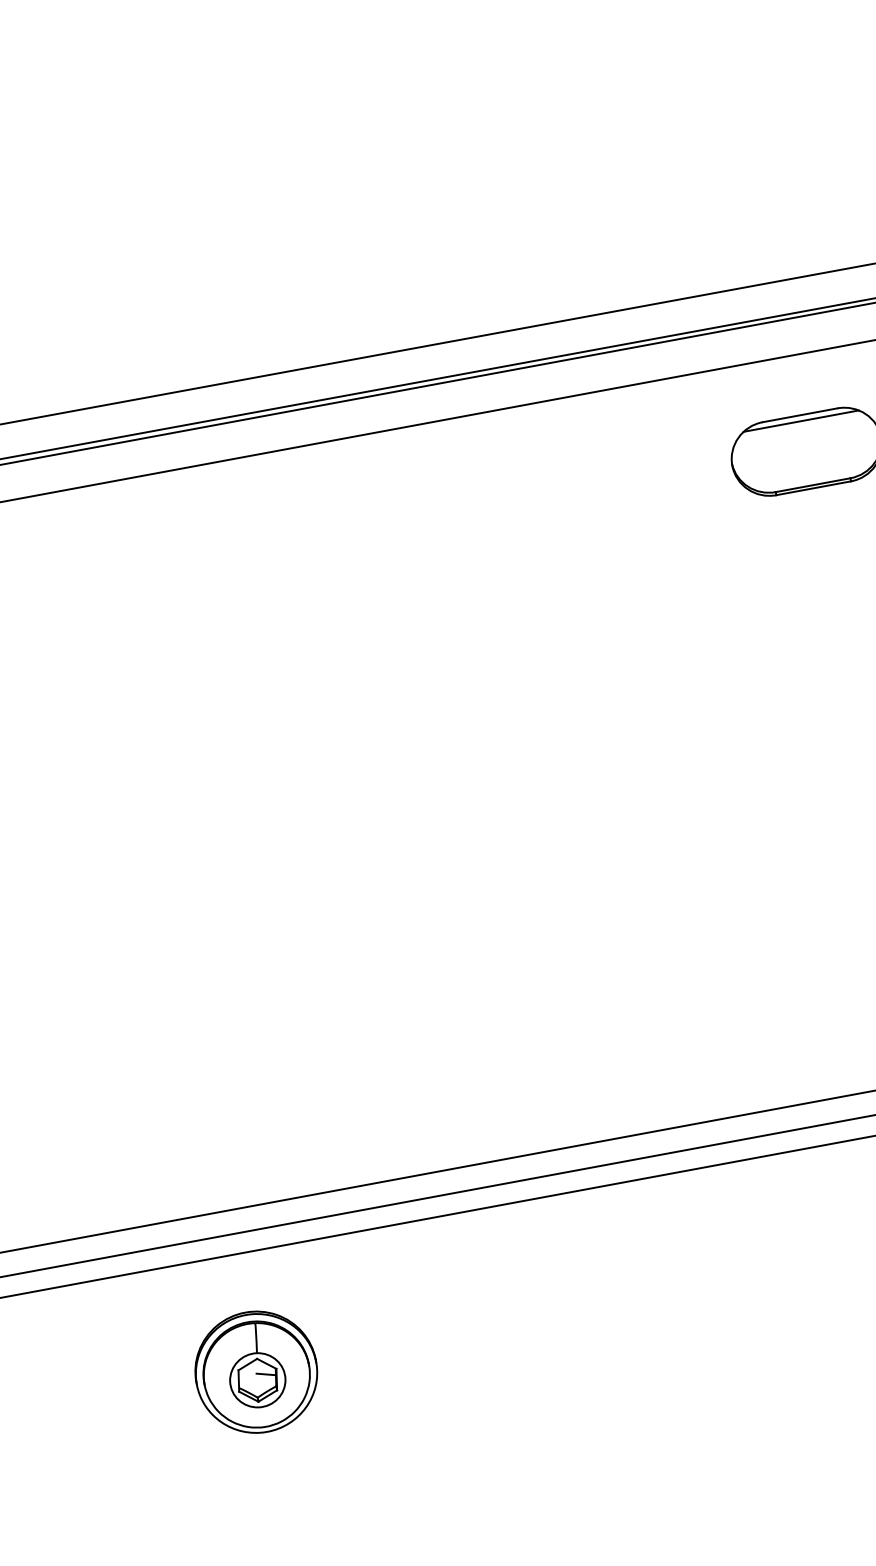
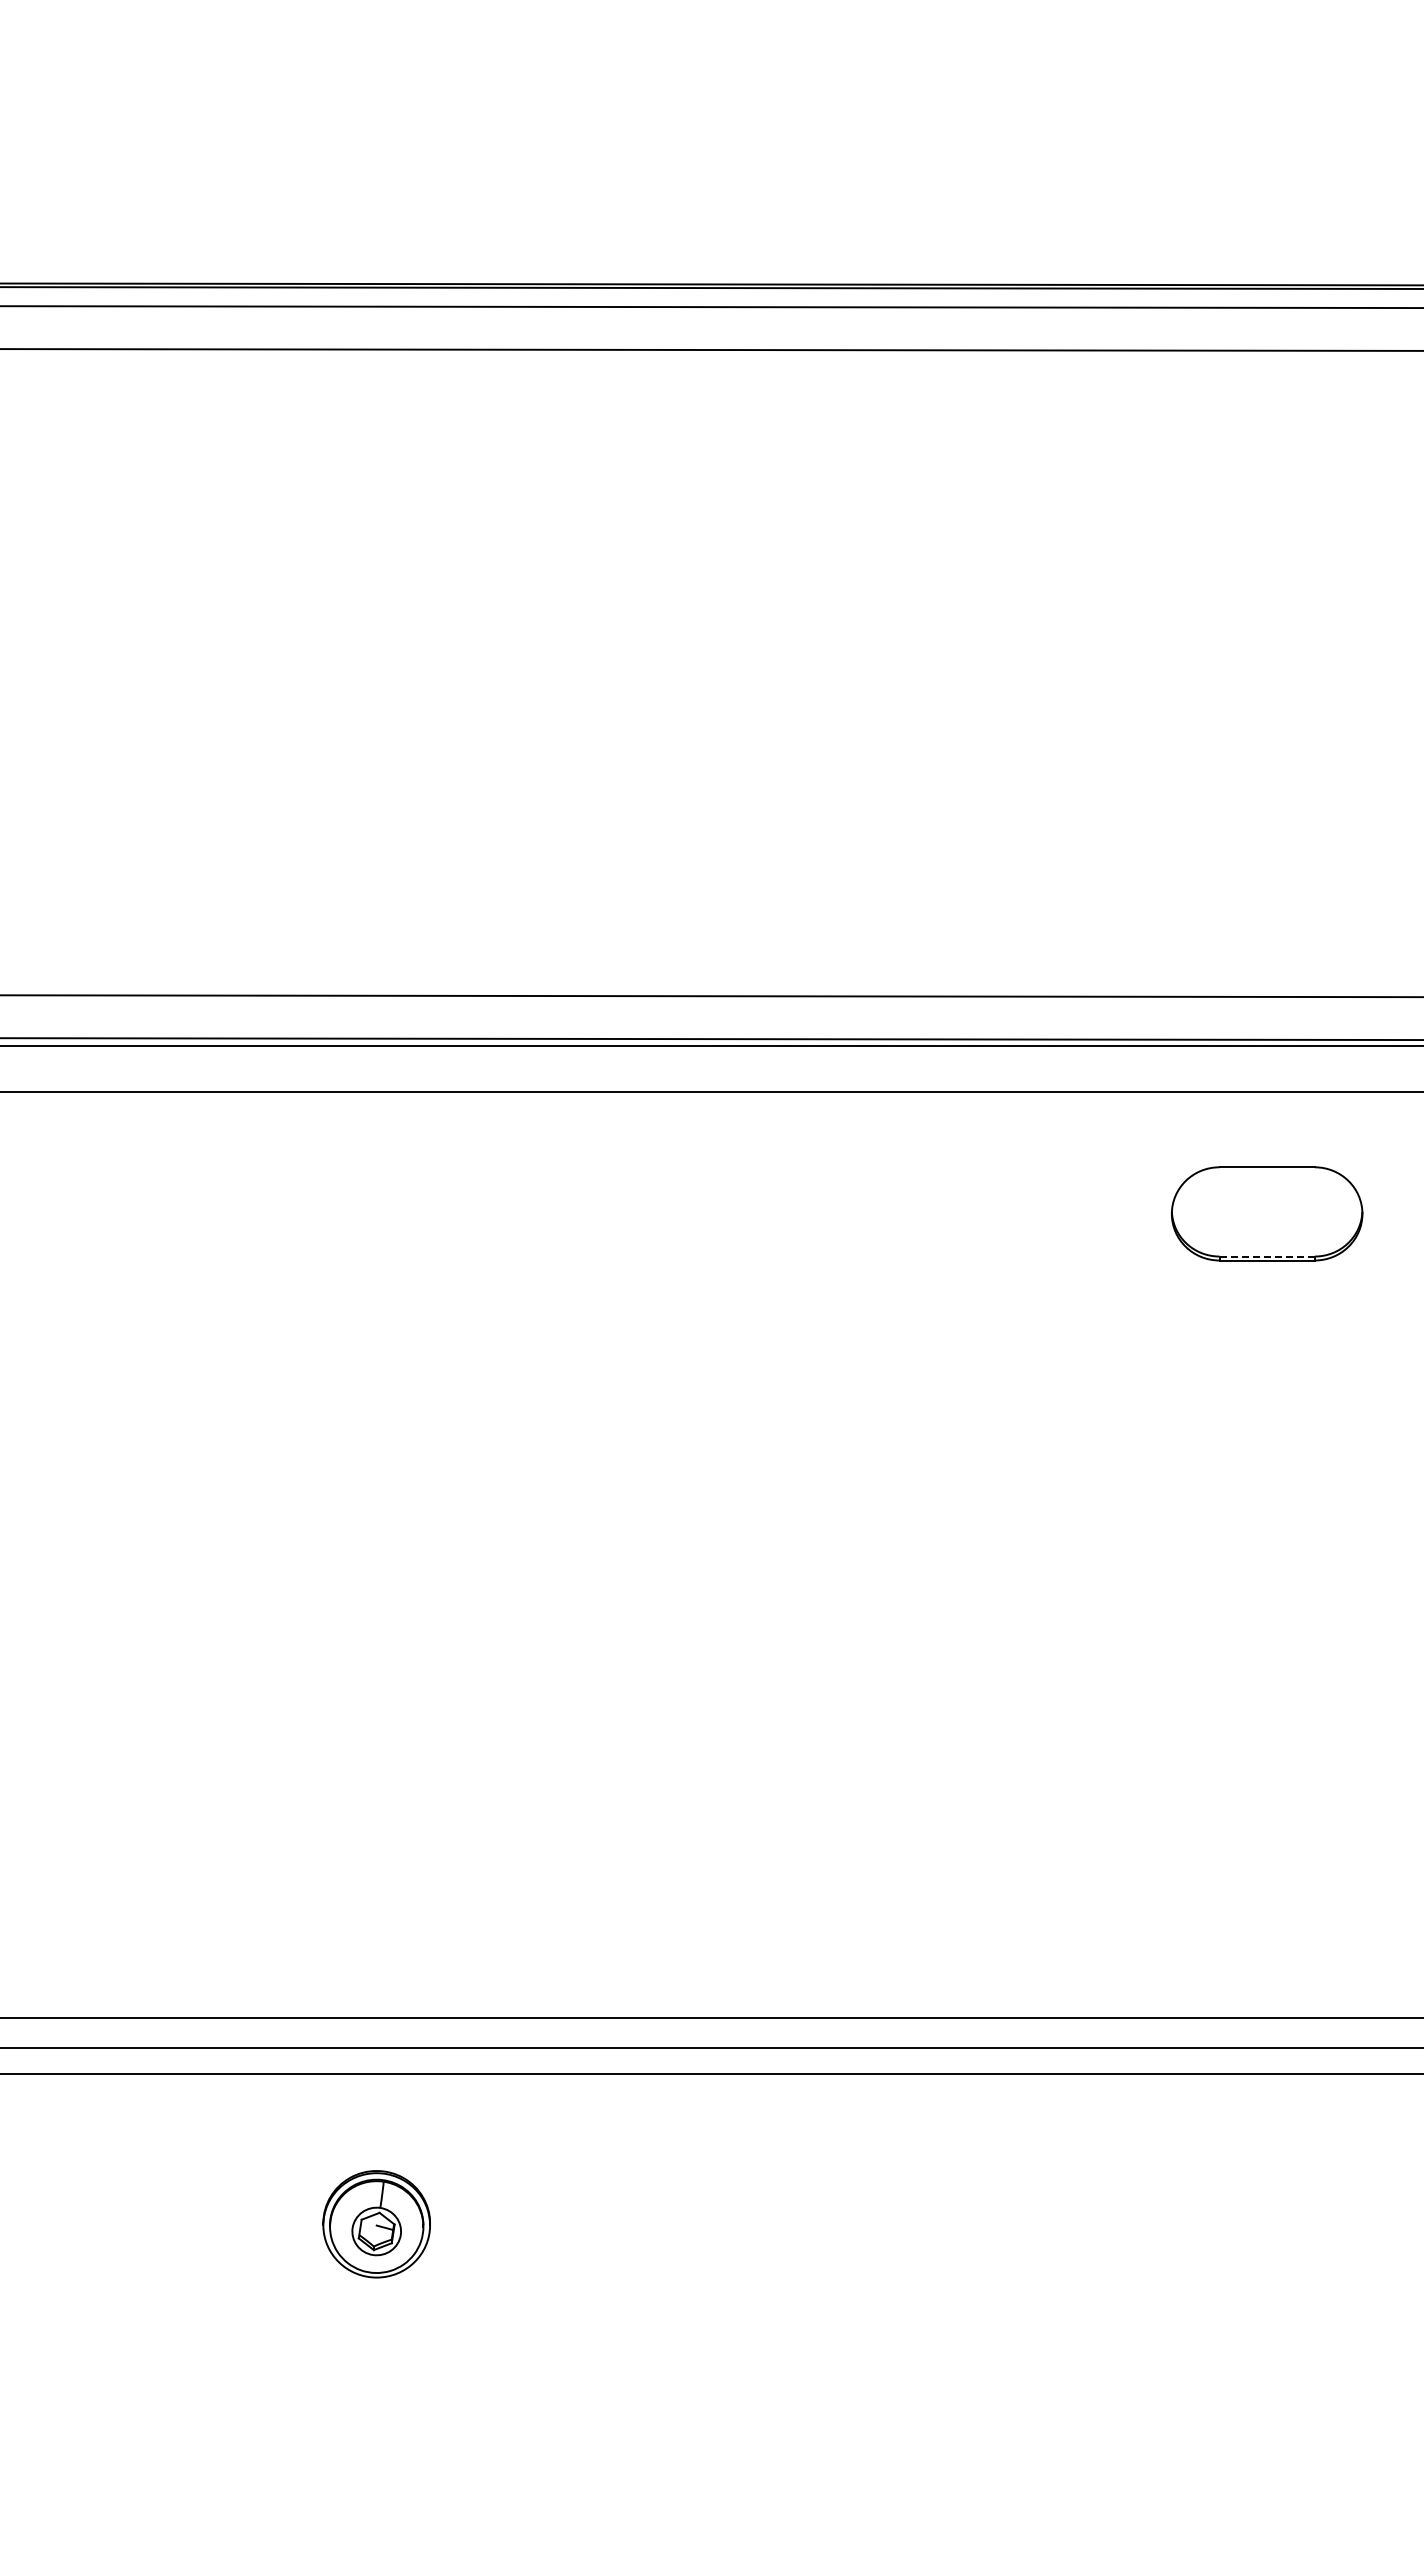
line: (800, 421) -> (1266, 1174), removed
line: (813, 485) -> (1267, 1256), solid -> dashed
part: (256, 1372) -> (376, 2224), size x0.7

